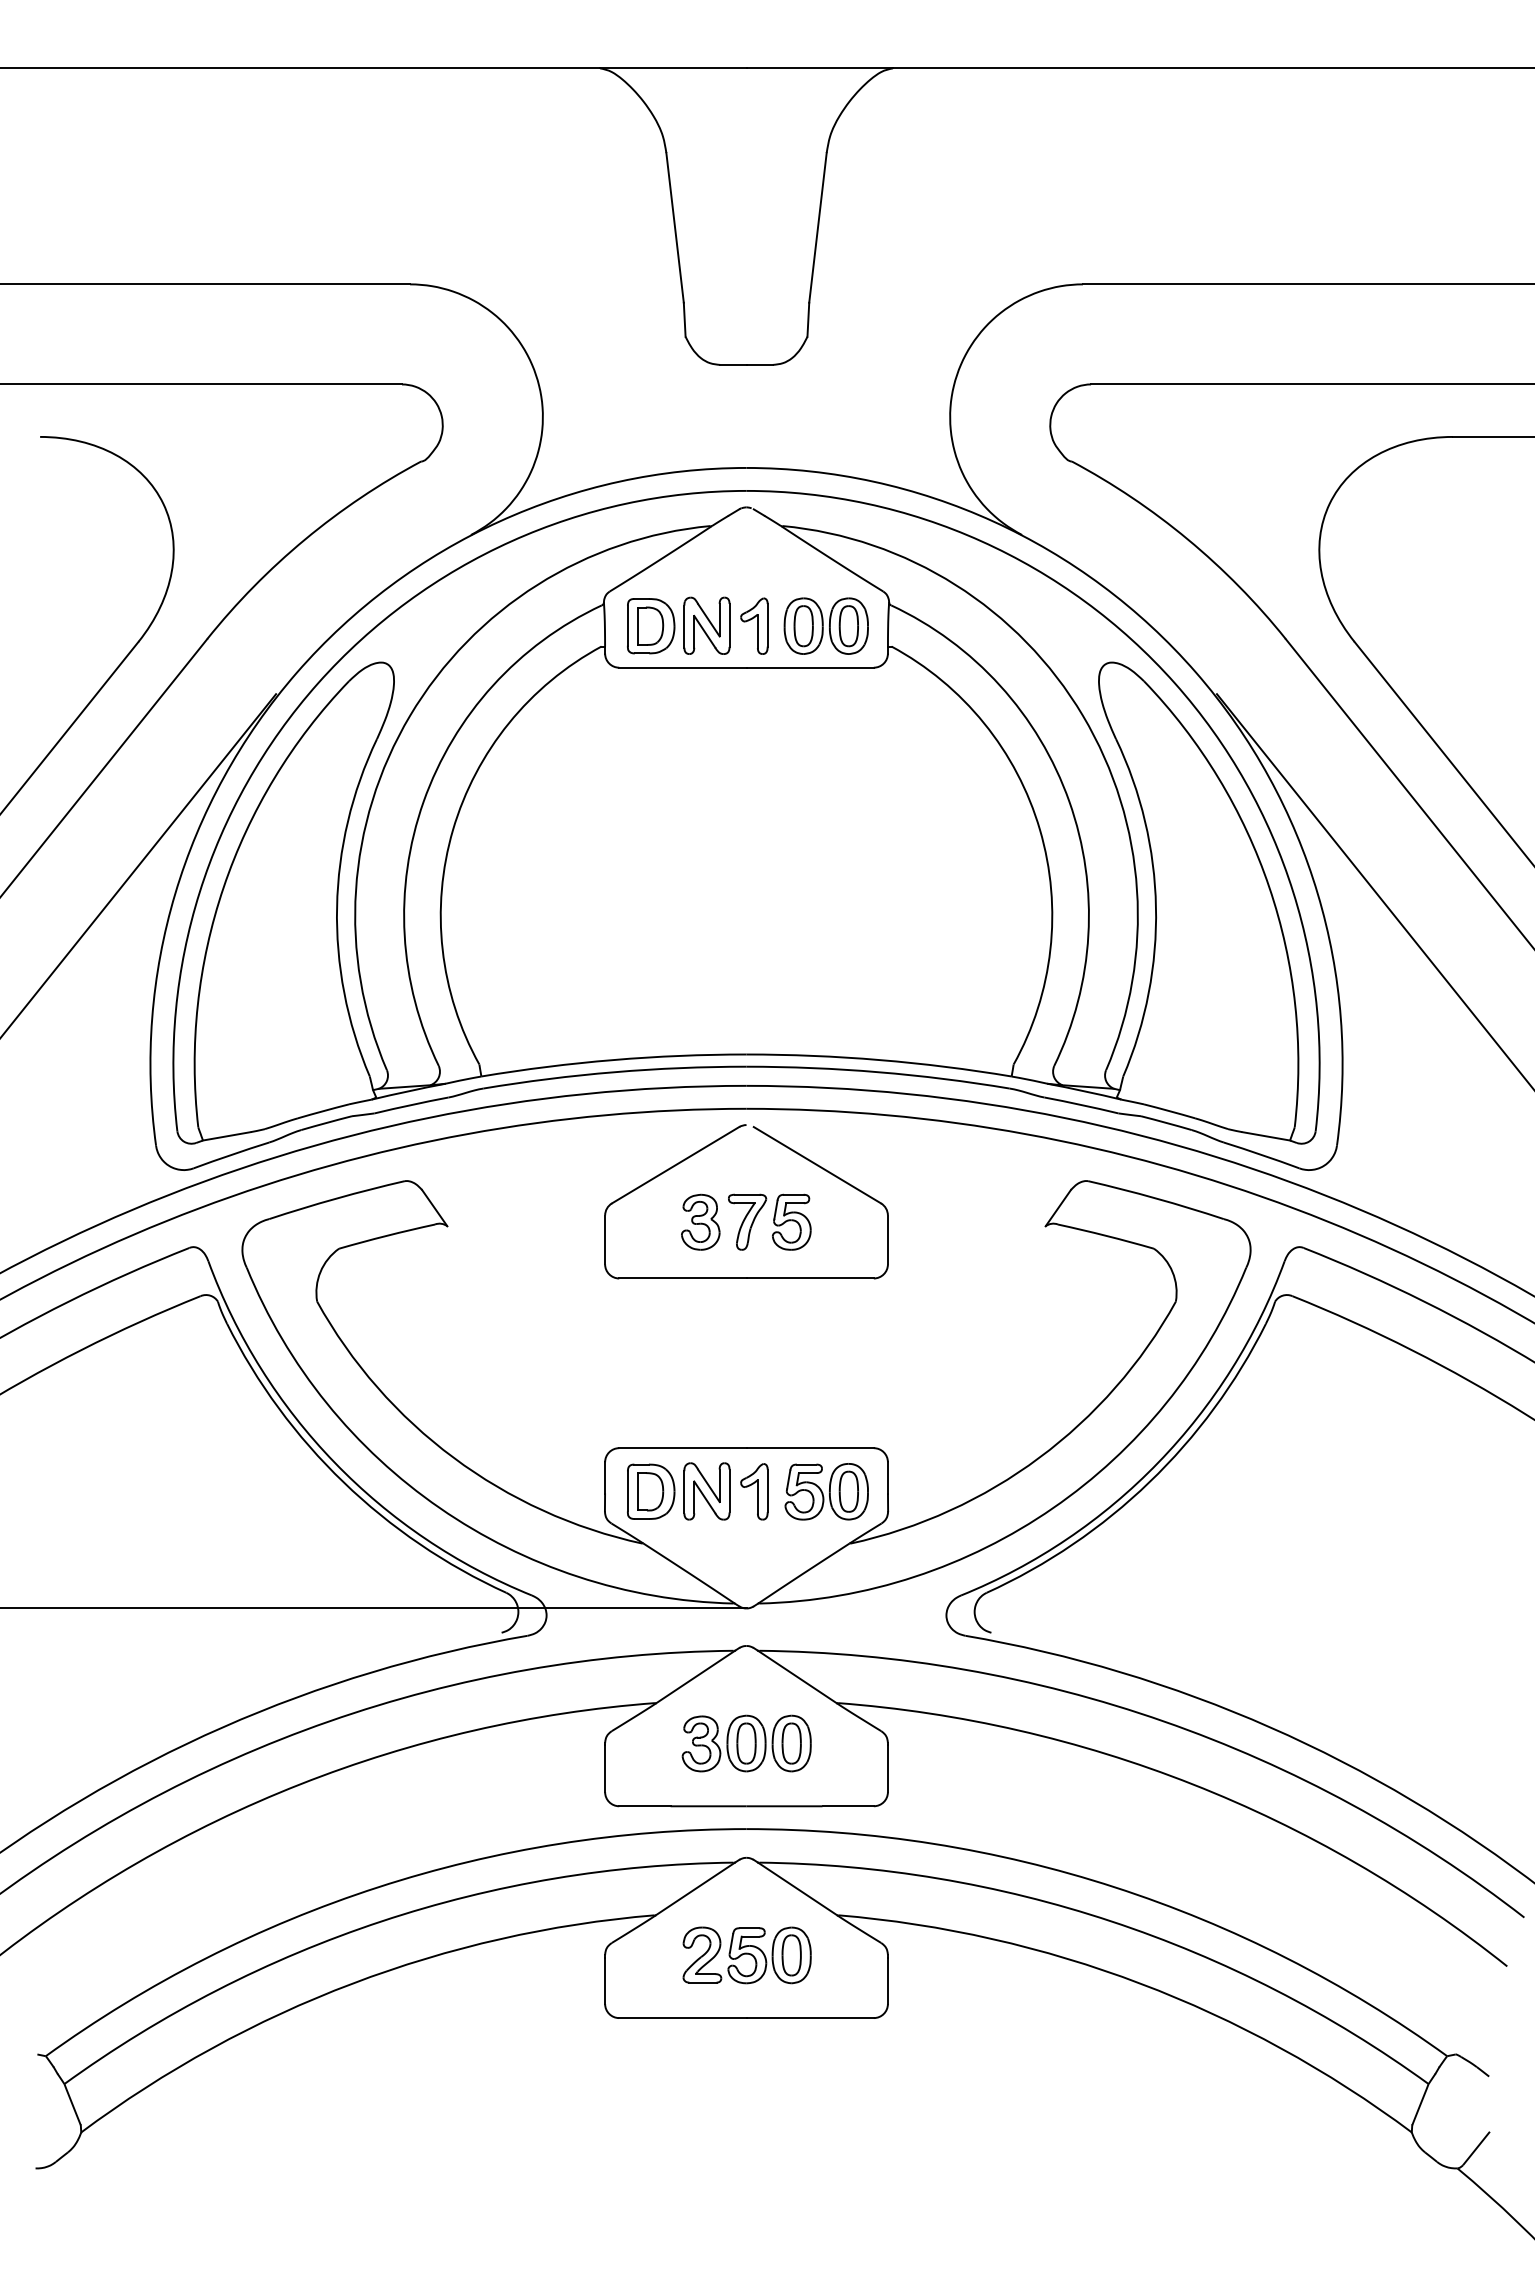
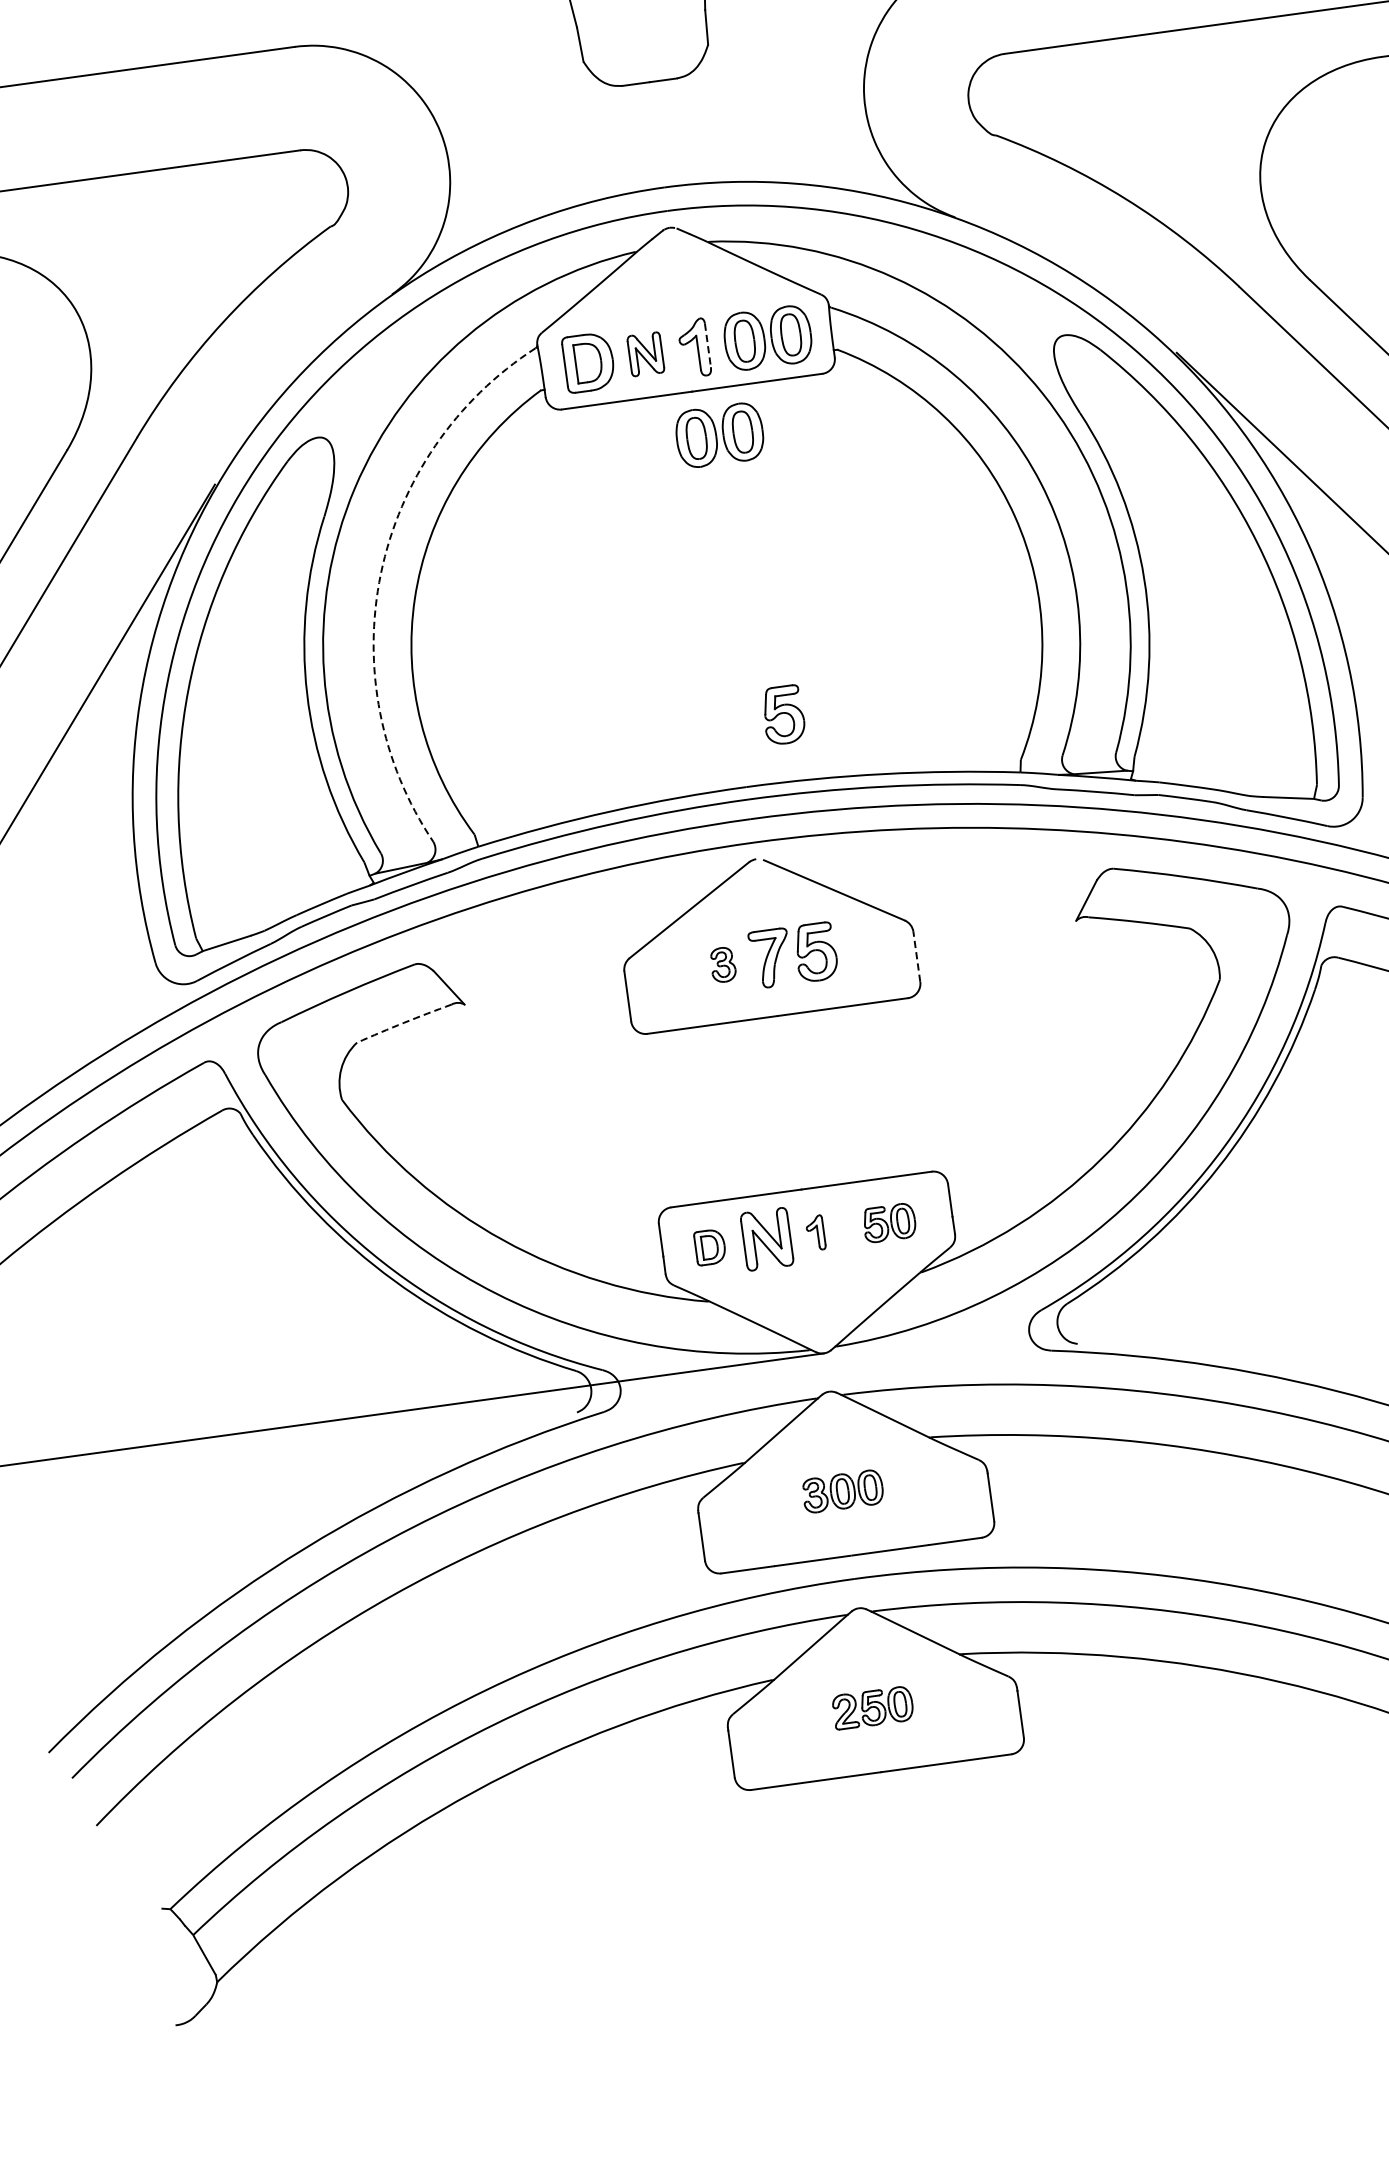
part: (706, 625) -> (645, 354), size x0.7
line: (767, 625) -> (707, 345), solid -> dashed
part: (766, 712) -> (718, 434), added
arc: (423, 801) -> (380, 573), solid -> dashed
part: (791, 989) -> (783, 714), added
part: (700, 1221) -> (722, 964), size x0.6
arc: (386, 1235) -> (403, 1022), solid -> dashed
line: (887, 1239) -> (916, 956), solid -> dashed
part: (651, 1491) -> (710, 1247), size x0.6
part: (754, 1491) -> (815, 1232), size x0.6
part: (826, 1491) -> (889, 1222), size x0.6
part: (746, 1743) -> (842, 1491), size x0.6
part: (746, 1955) -> (872, 1708), size x0.6

